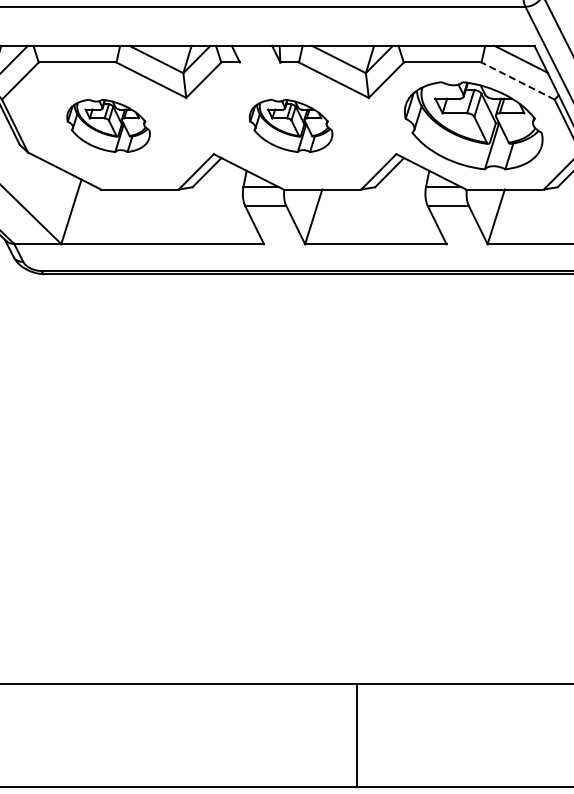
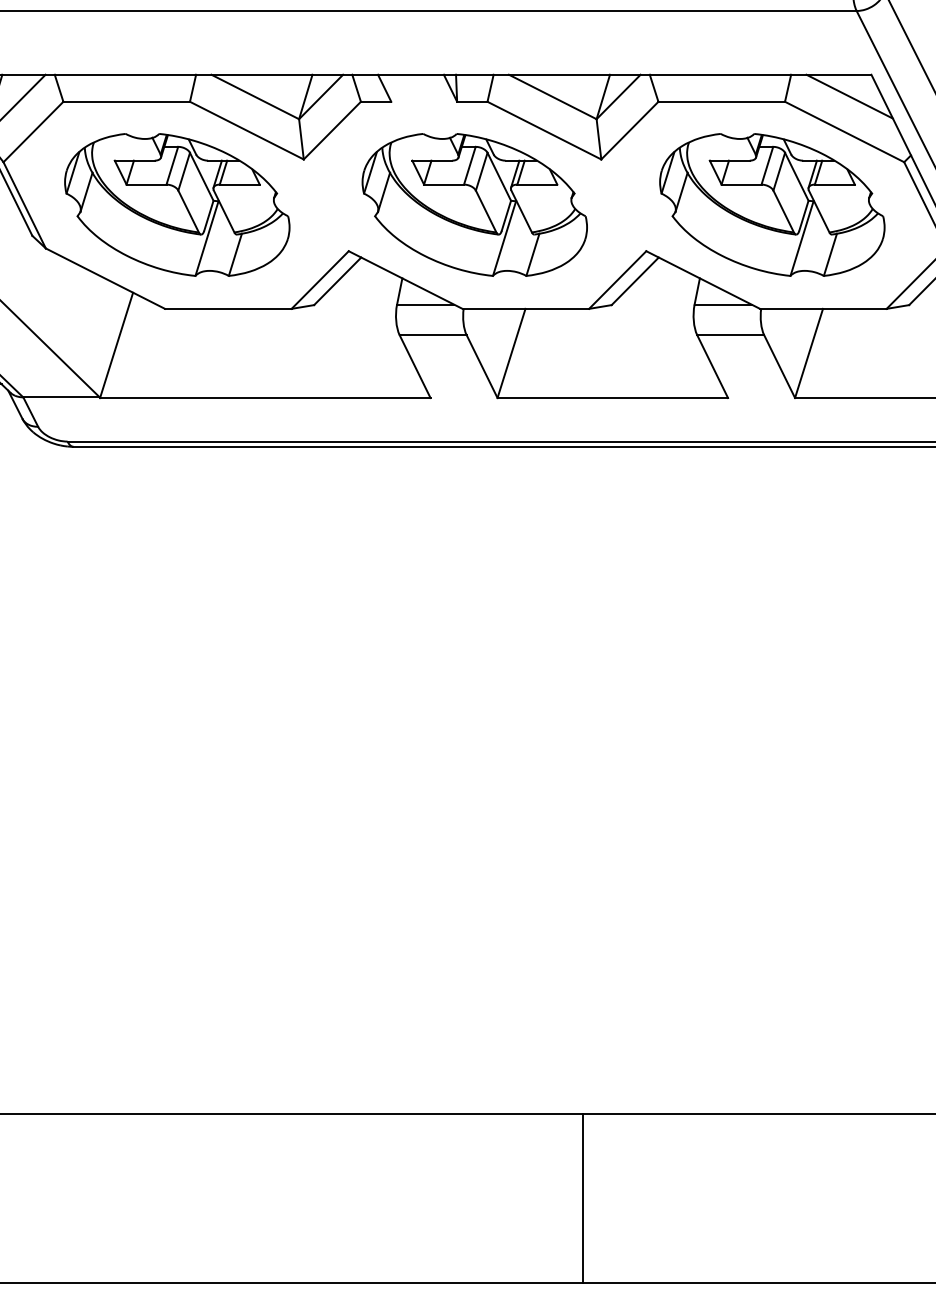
line: (518, 81) -> (845, 132), dashed -> solid
part: (108, 125) -> (177, 204), size x1.67
part: (290, 125) -> (473, 204), size x1.67

